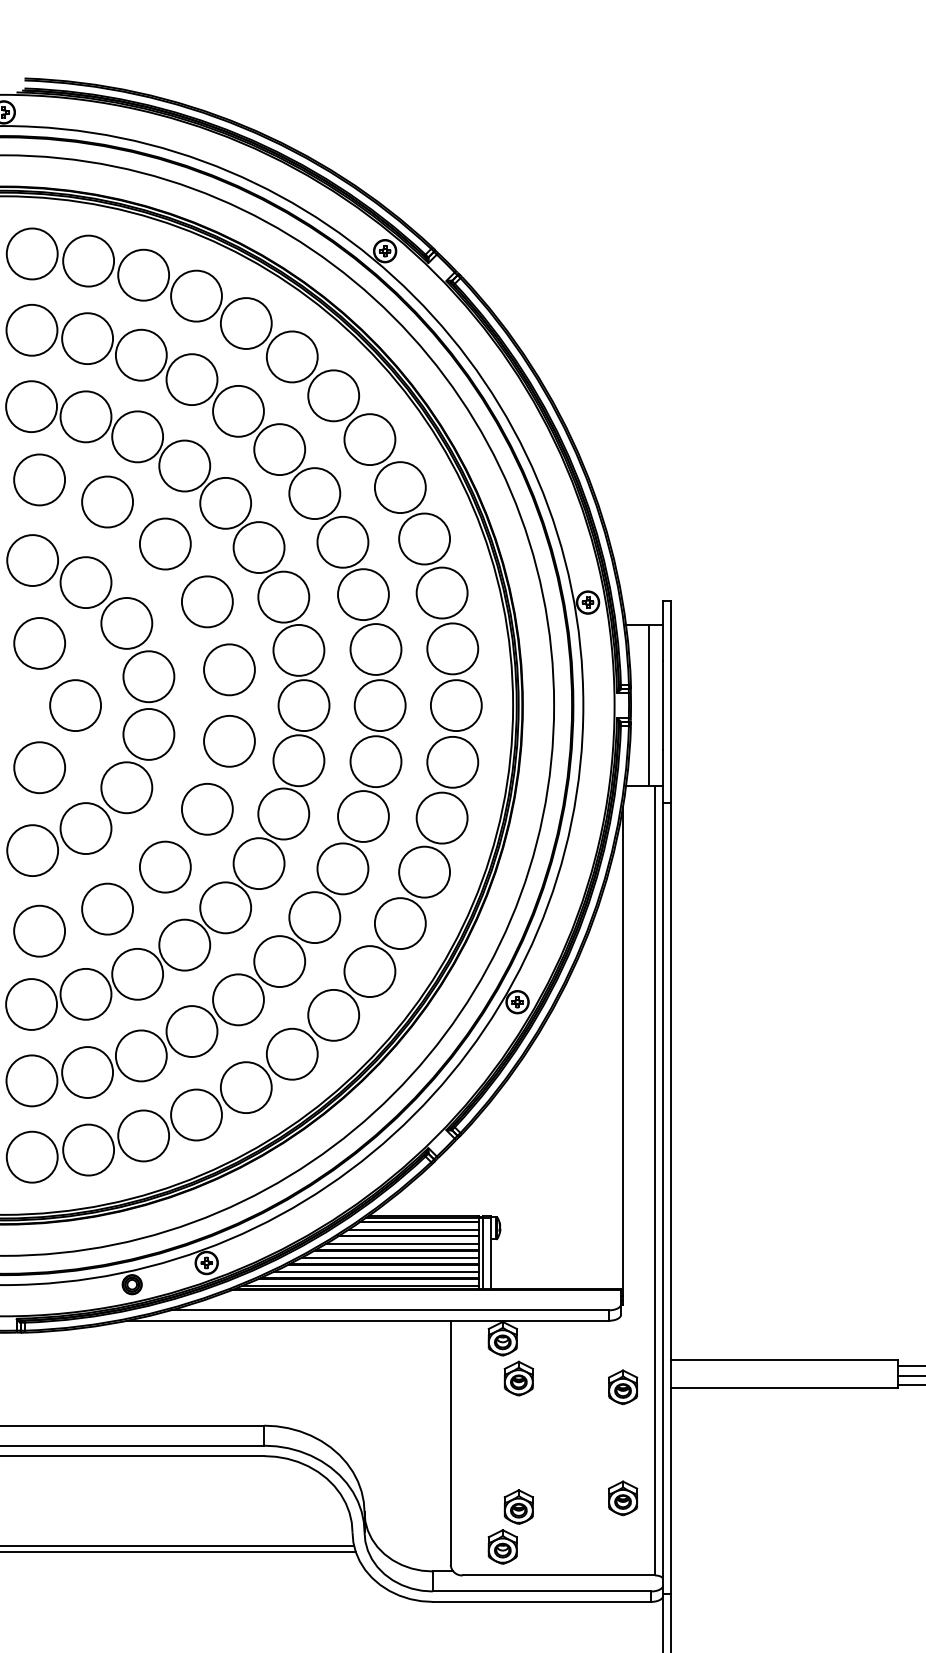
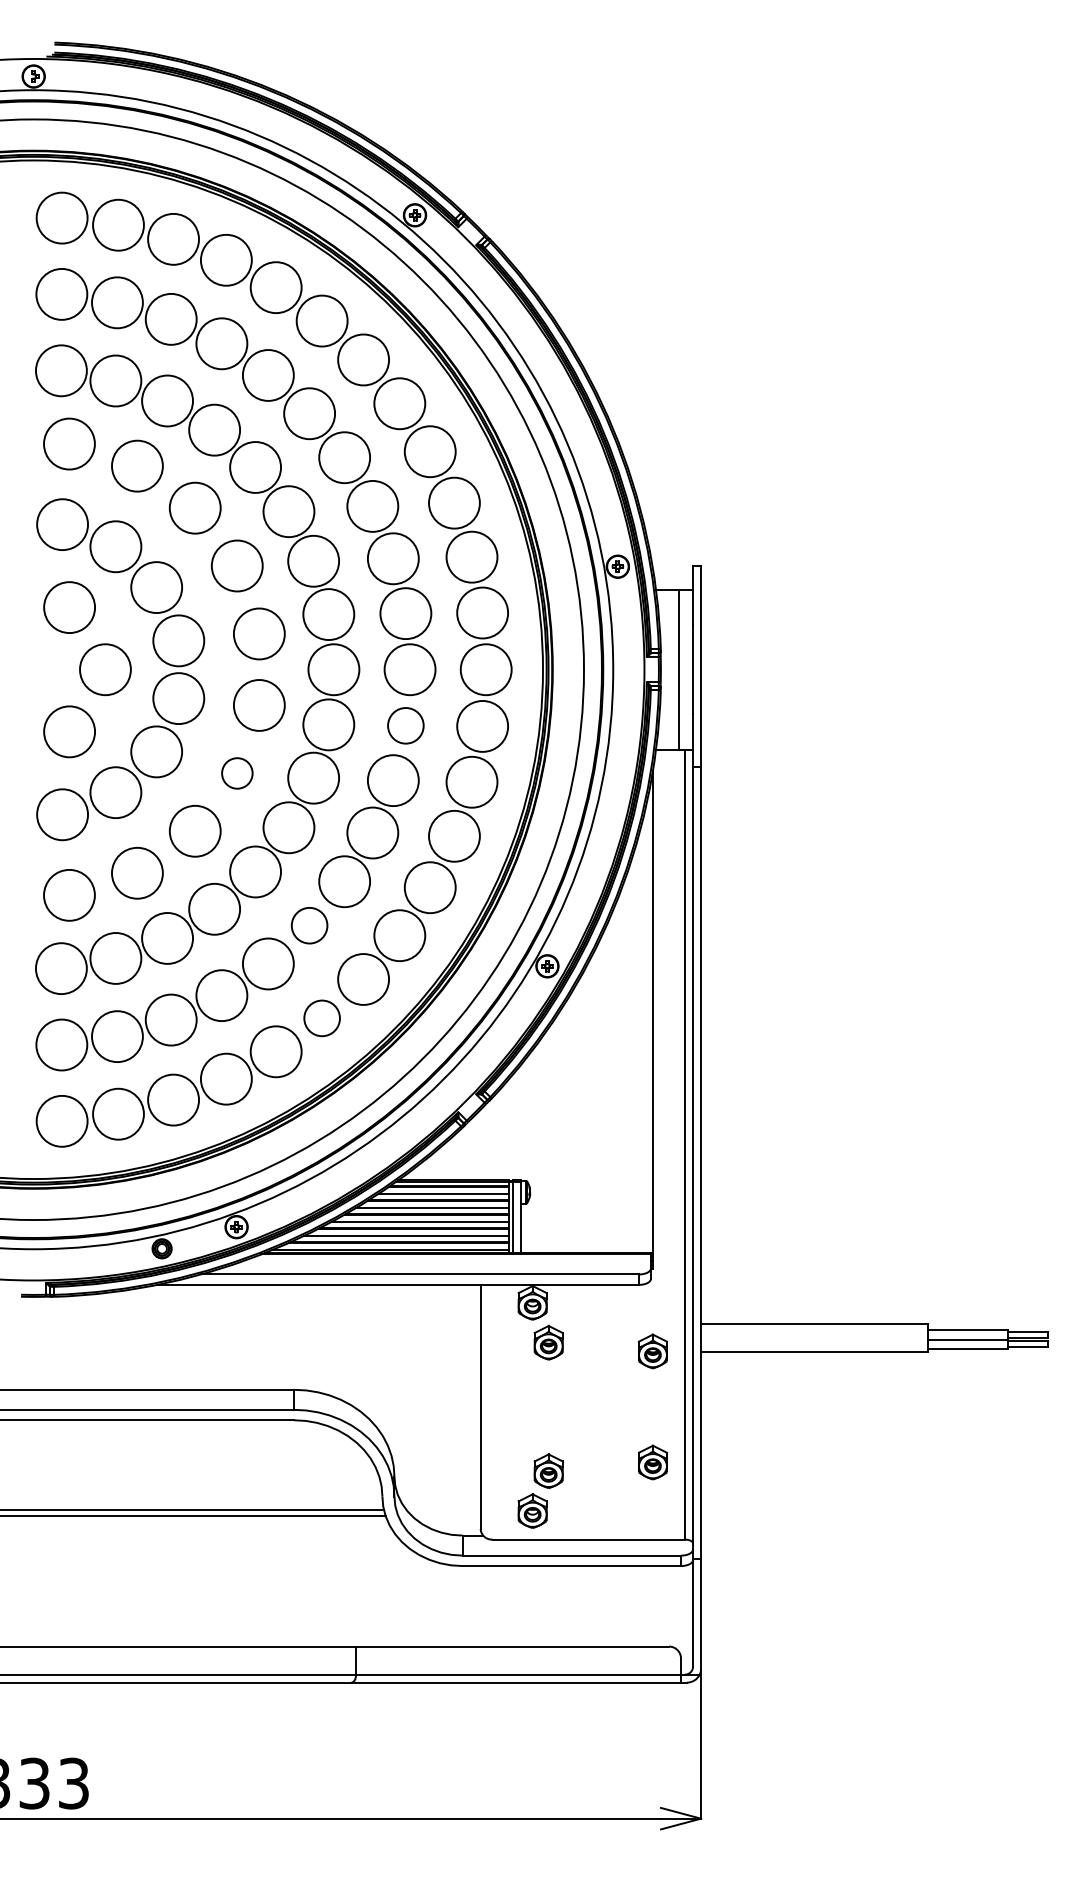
circle: (375, 761) -> (405, 725), size x0.7
circle: (207, 809) -> (237, 773), size x0.6
circle: (279, 961) -> (309, 925), size x0.7
circle: (291, 1053) -> (321, 1017), size x0.7

